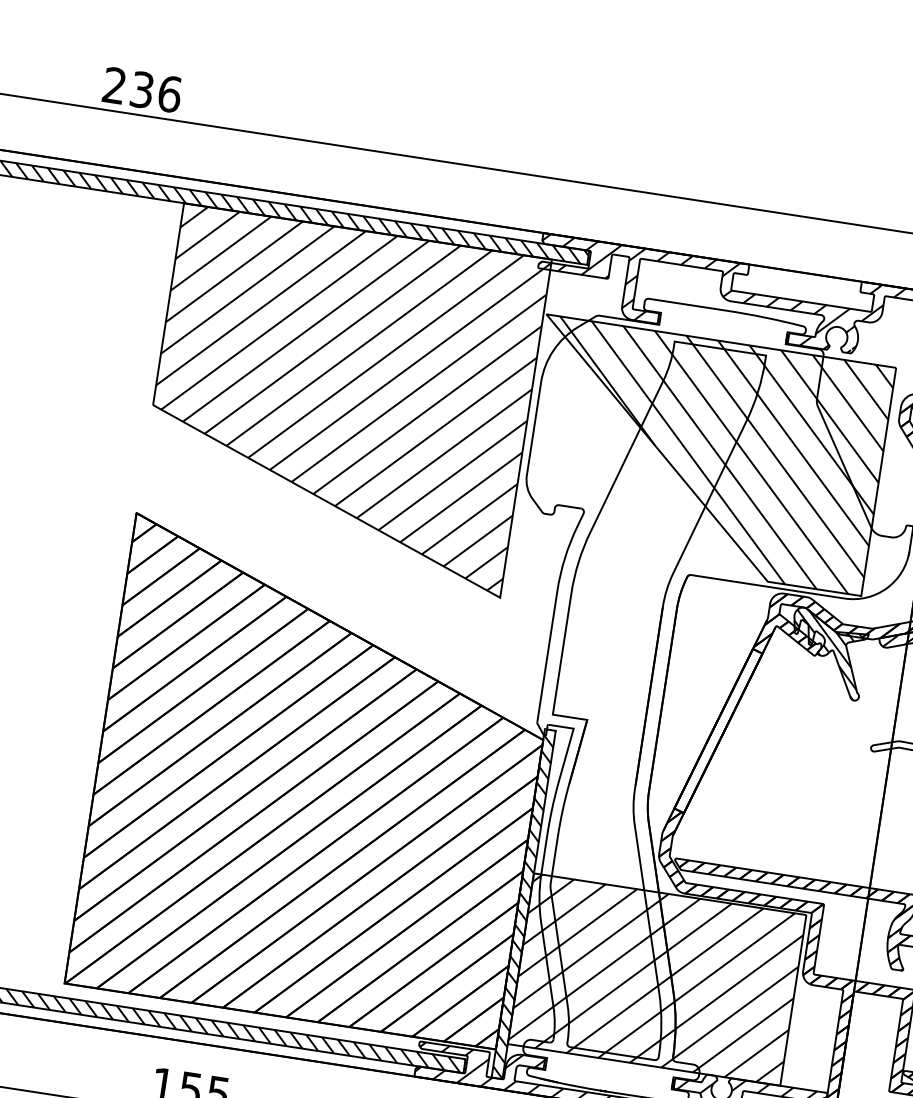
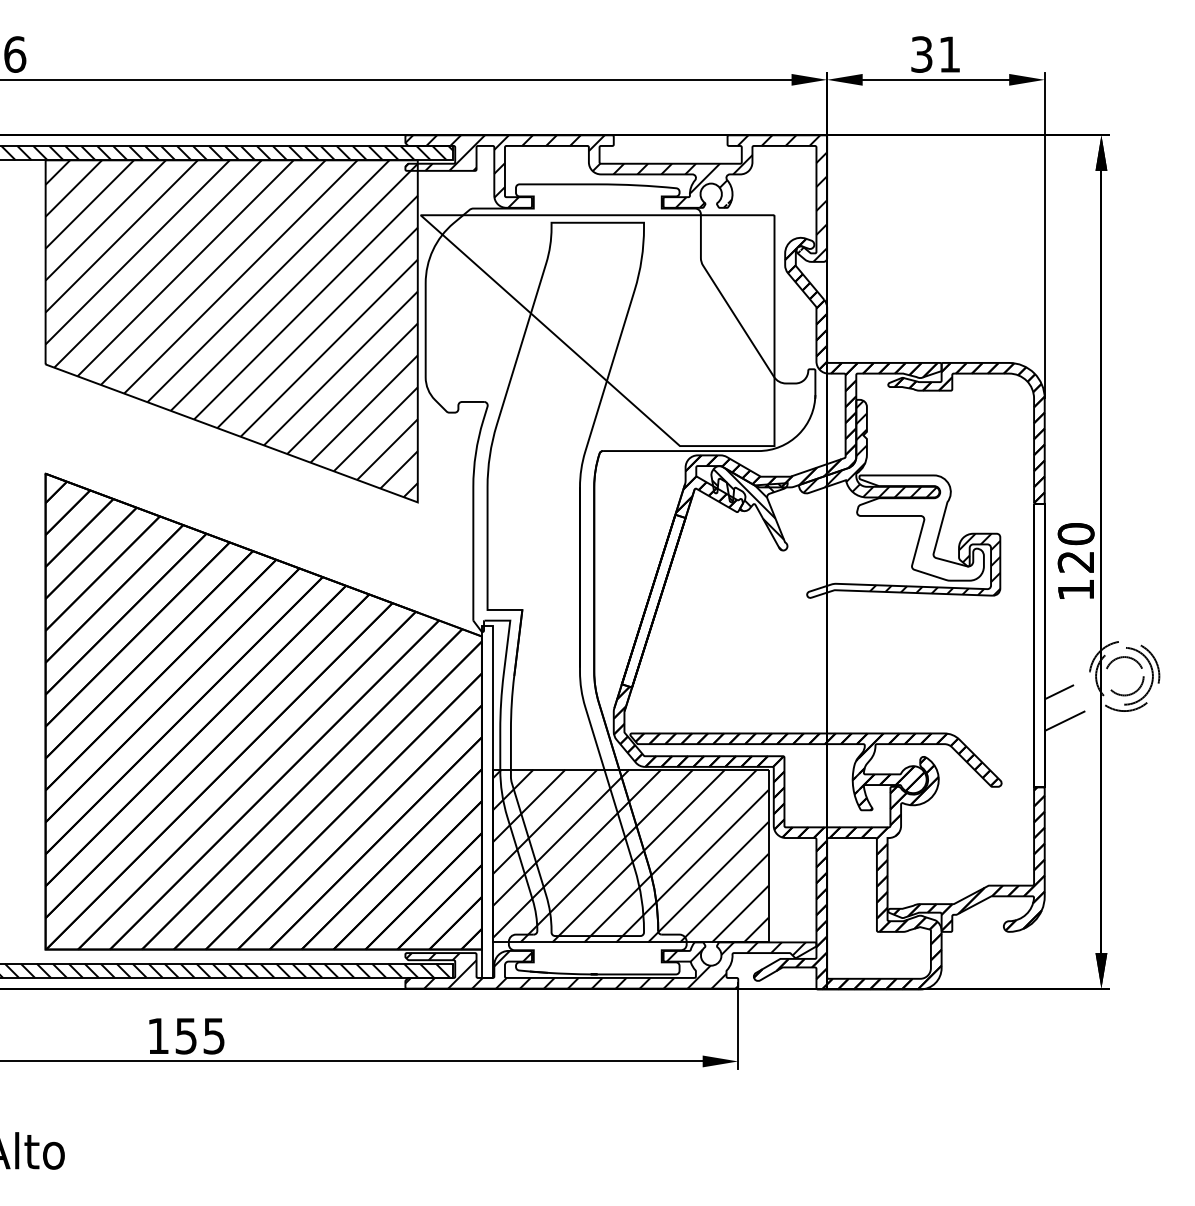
hatch: (710, 456) -> (604, 330), removed
hatch: (522, 903) -> (486, 801), removed

